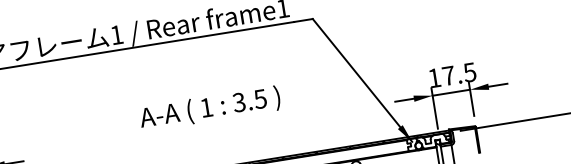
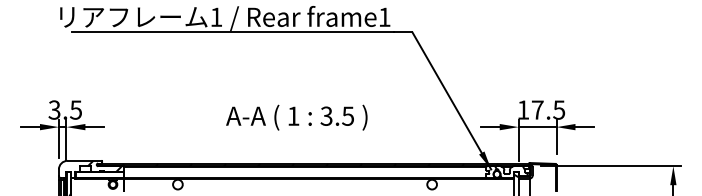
text: (209, 108) -> (296, 117), moved

